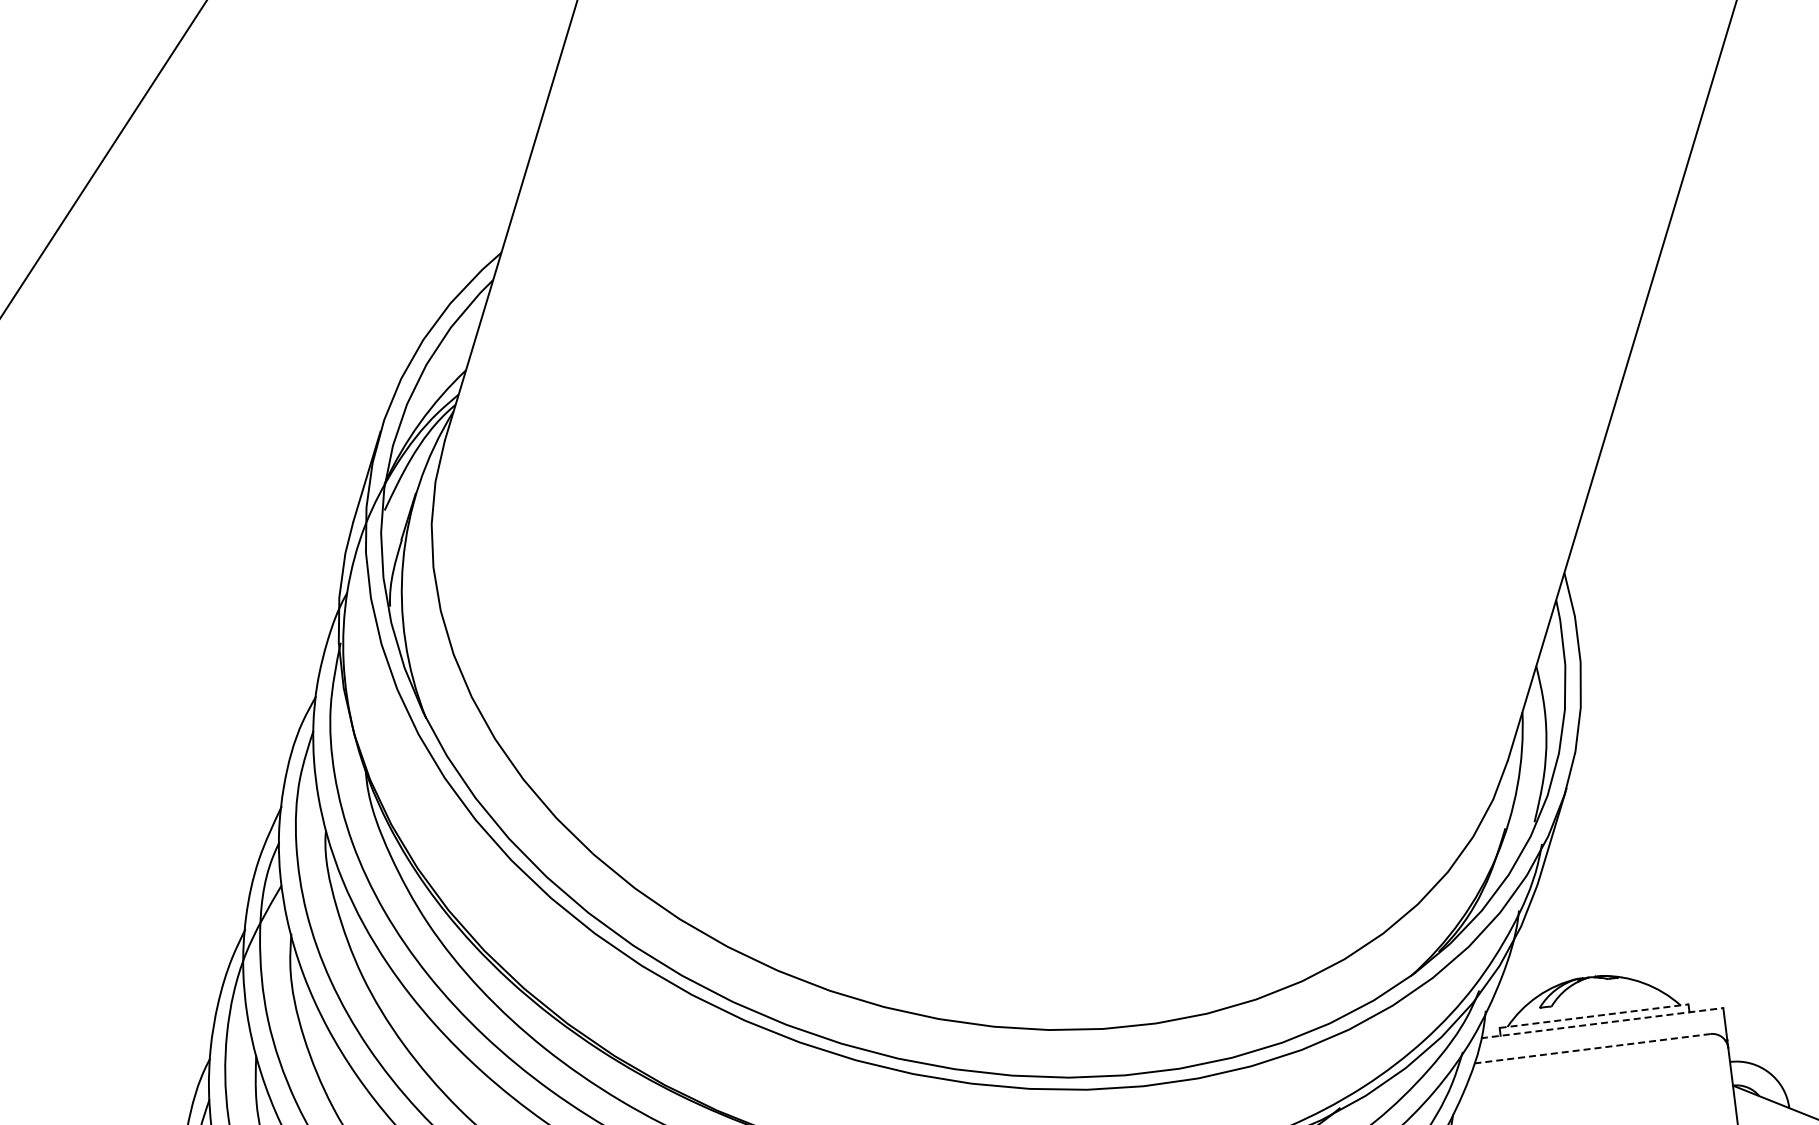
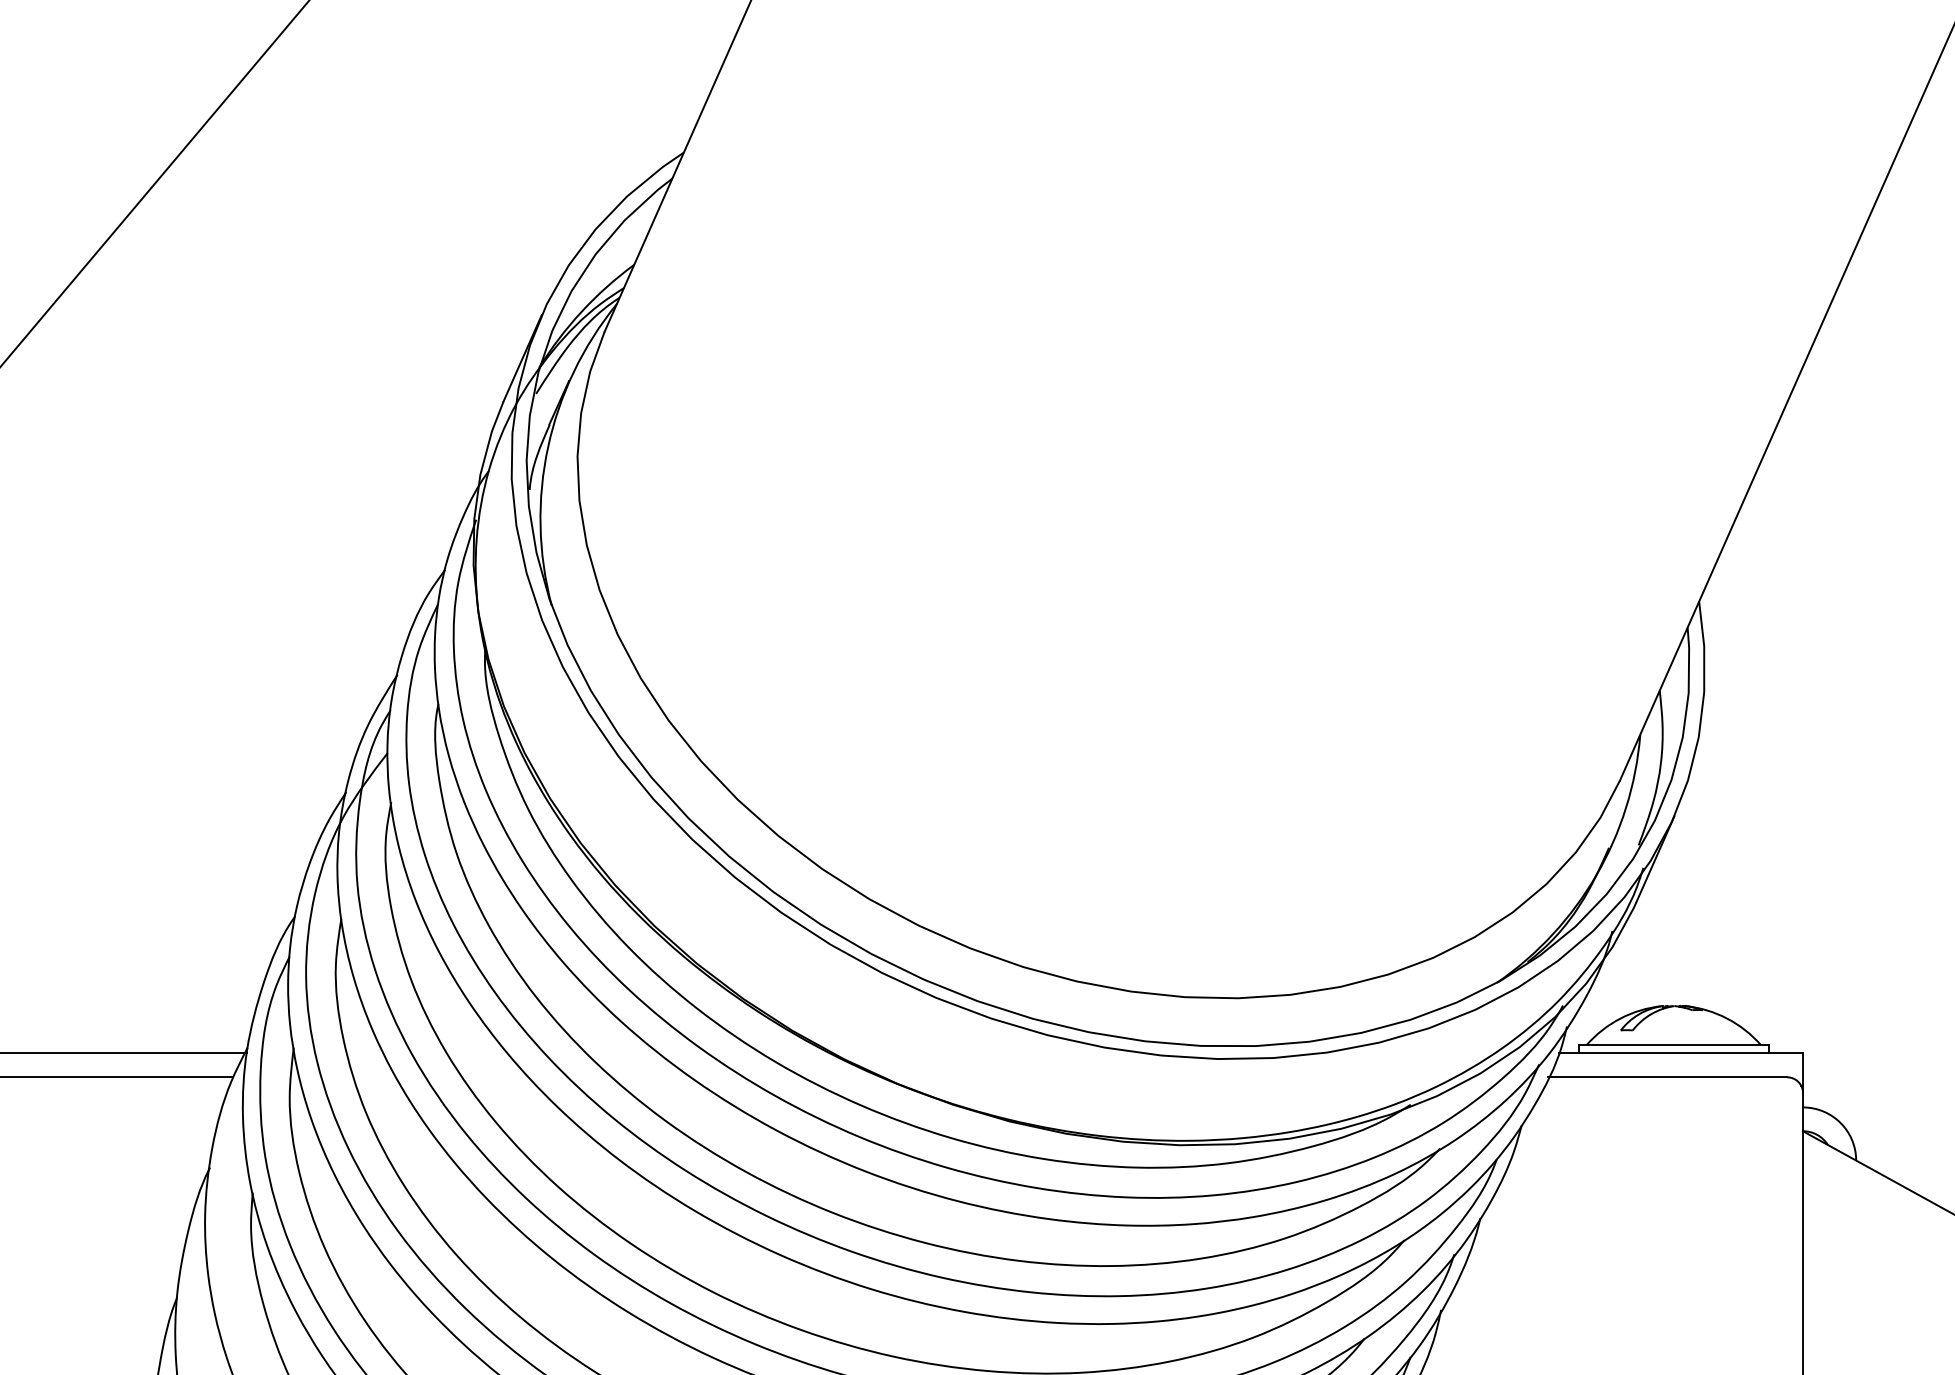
line: (1594, 1016) -> (1674, 1045), dashed -> solid
line: (1602, 1023) -> (1681, 1053), dashed -> solid
line: (1591, 1049) -> (1667, 1077), dashed -> solid

